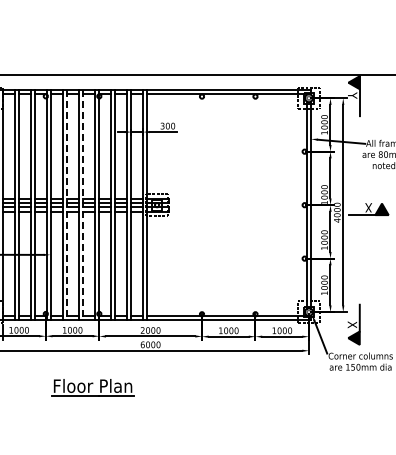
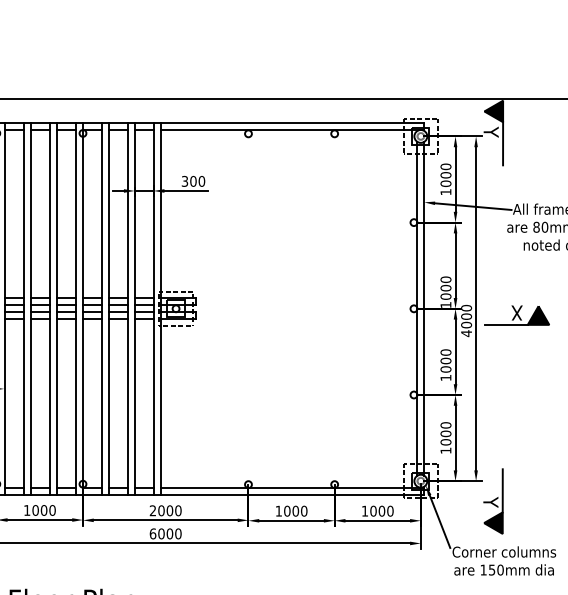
line: (67, 205) -> (31, 309), dashed -> solid
line: (83, 205) -> (57, 309), dashed -> solid
text: (351, 324) -> (489, 501), X -> Y

